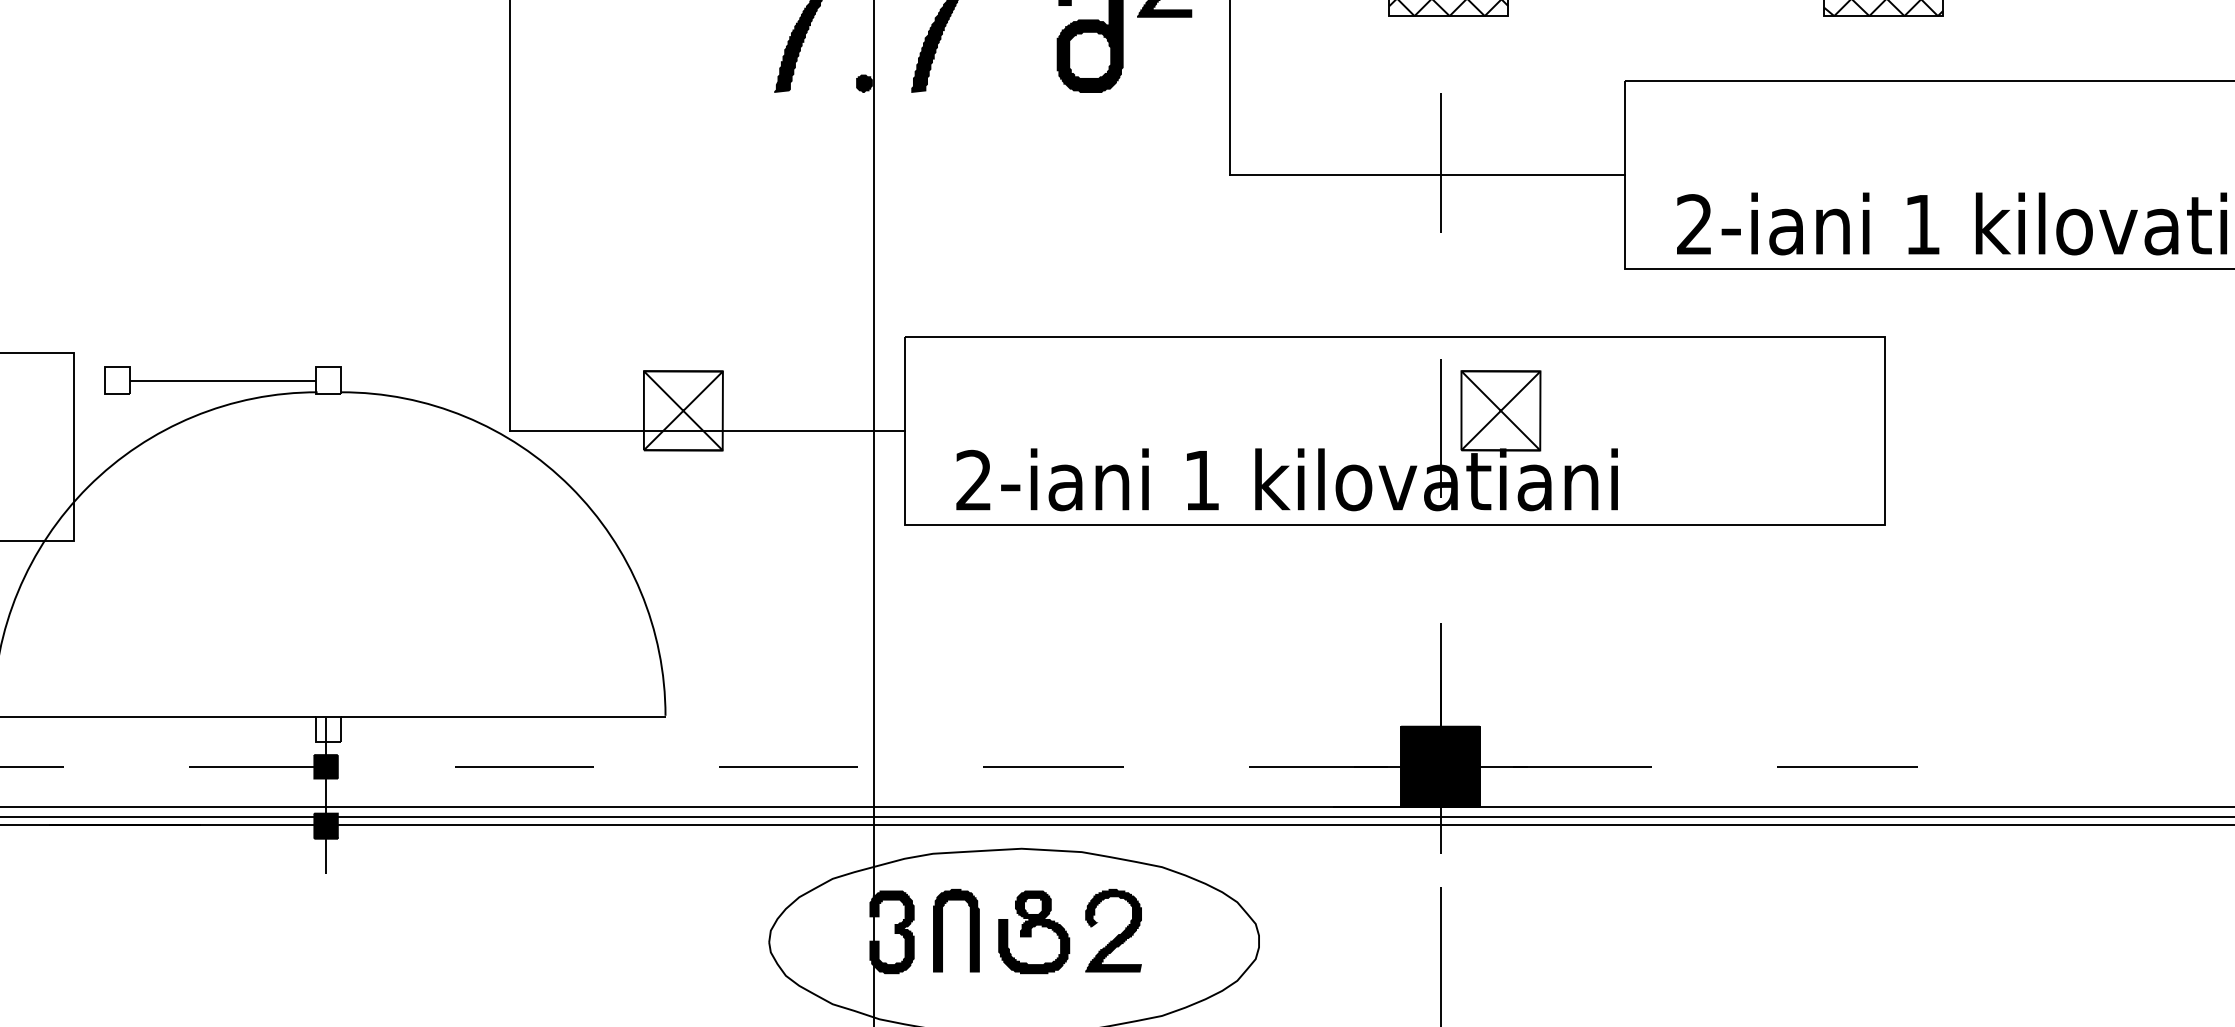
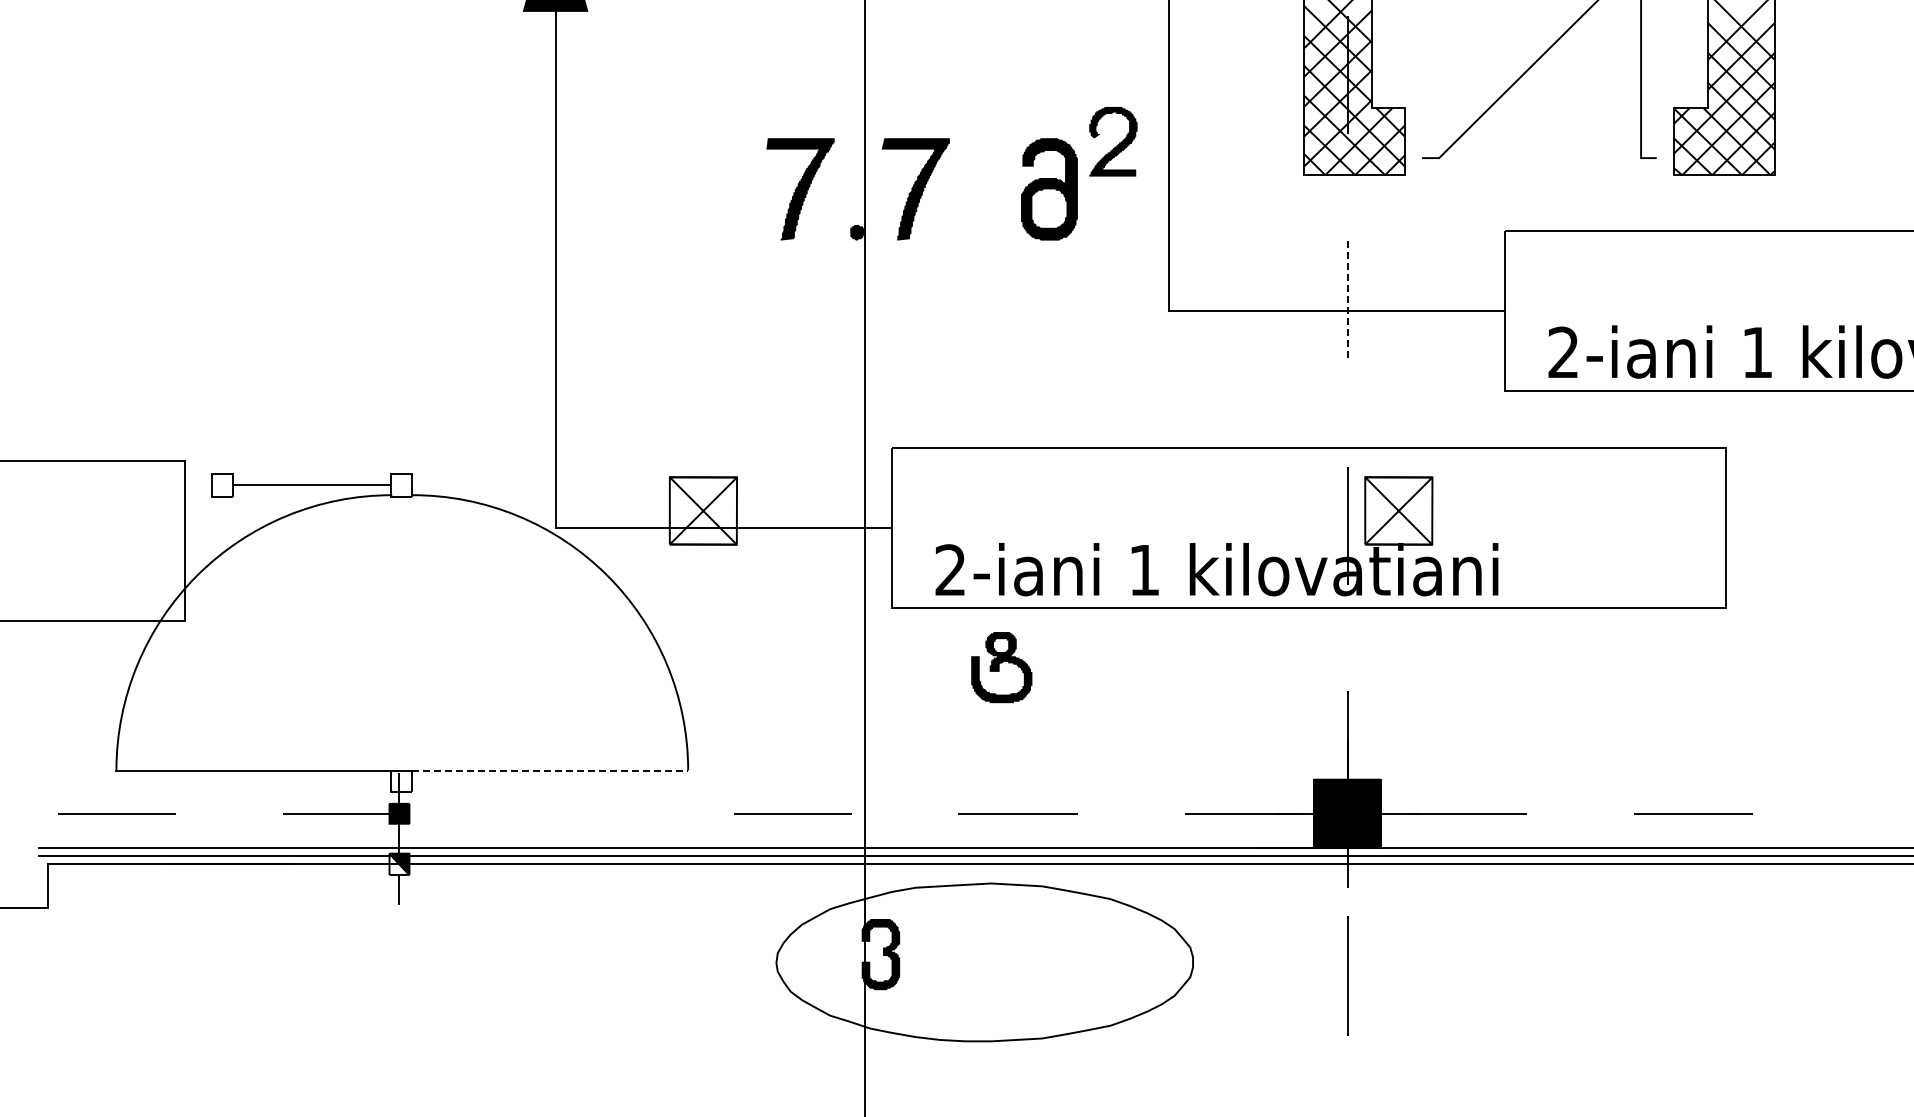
line: (1441, 163) -> (1348, 300), solid -> dashed
line: (503, 717) -> (550, 771), solid -> dashed
line: (523, 766) -> (567, 813), removed
fill: (326, 825) -> (399, 863), removed
part: (943, 929) -> (924, 952), removed
part: (1113, 929) -> (1069, 952), removed
part: (1033, 932) -> (1001, 667), moved

